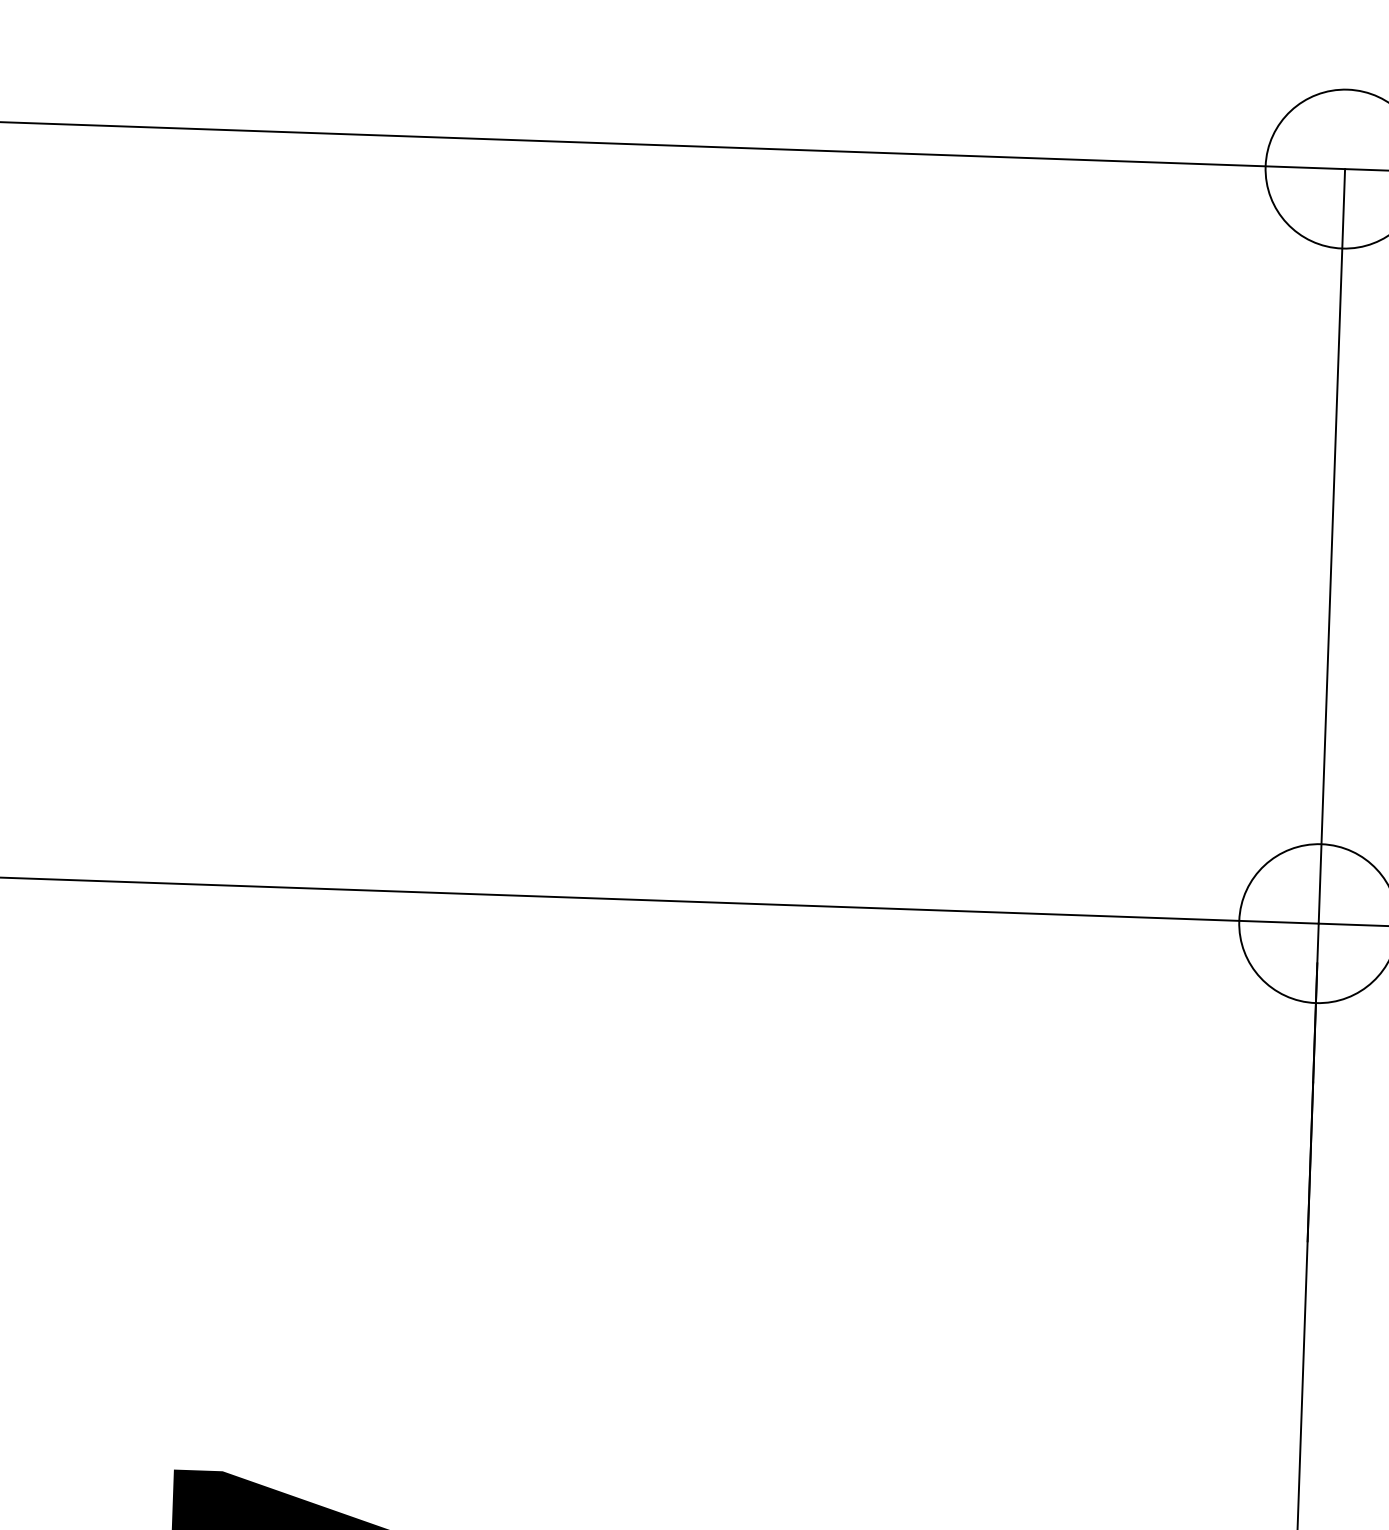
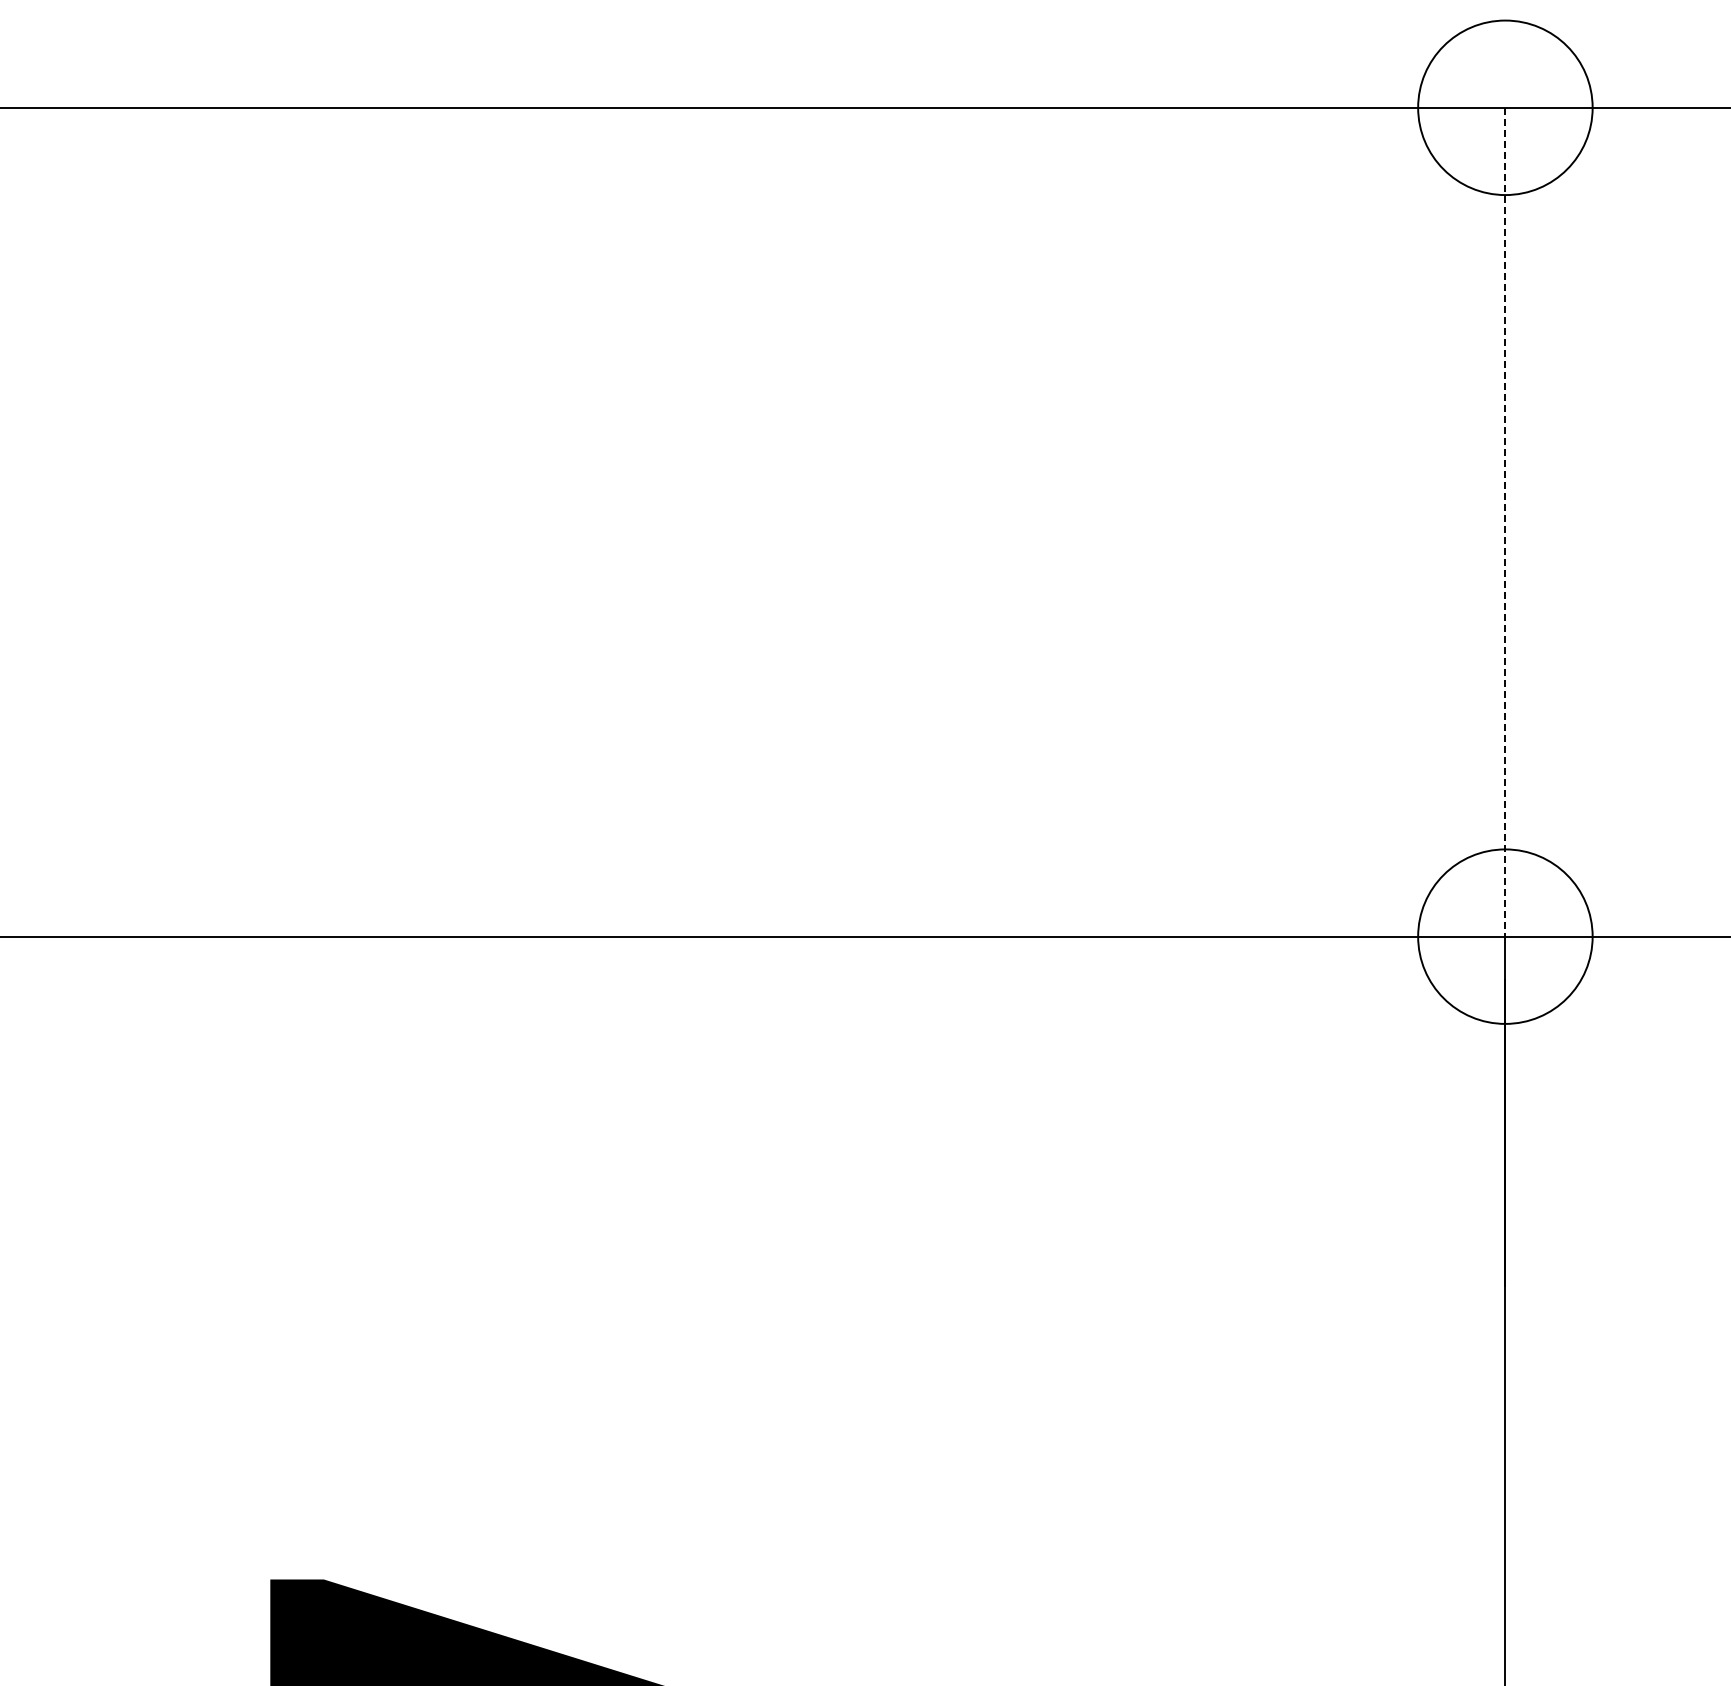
line: (1331, 546) -> (1505, 522), solid -> dashed

